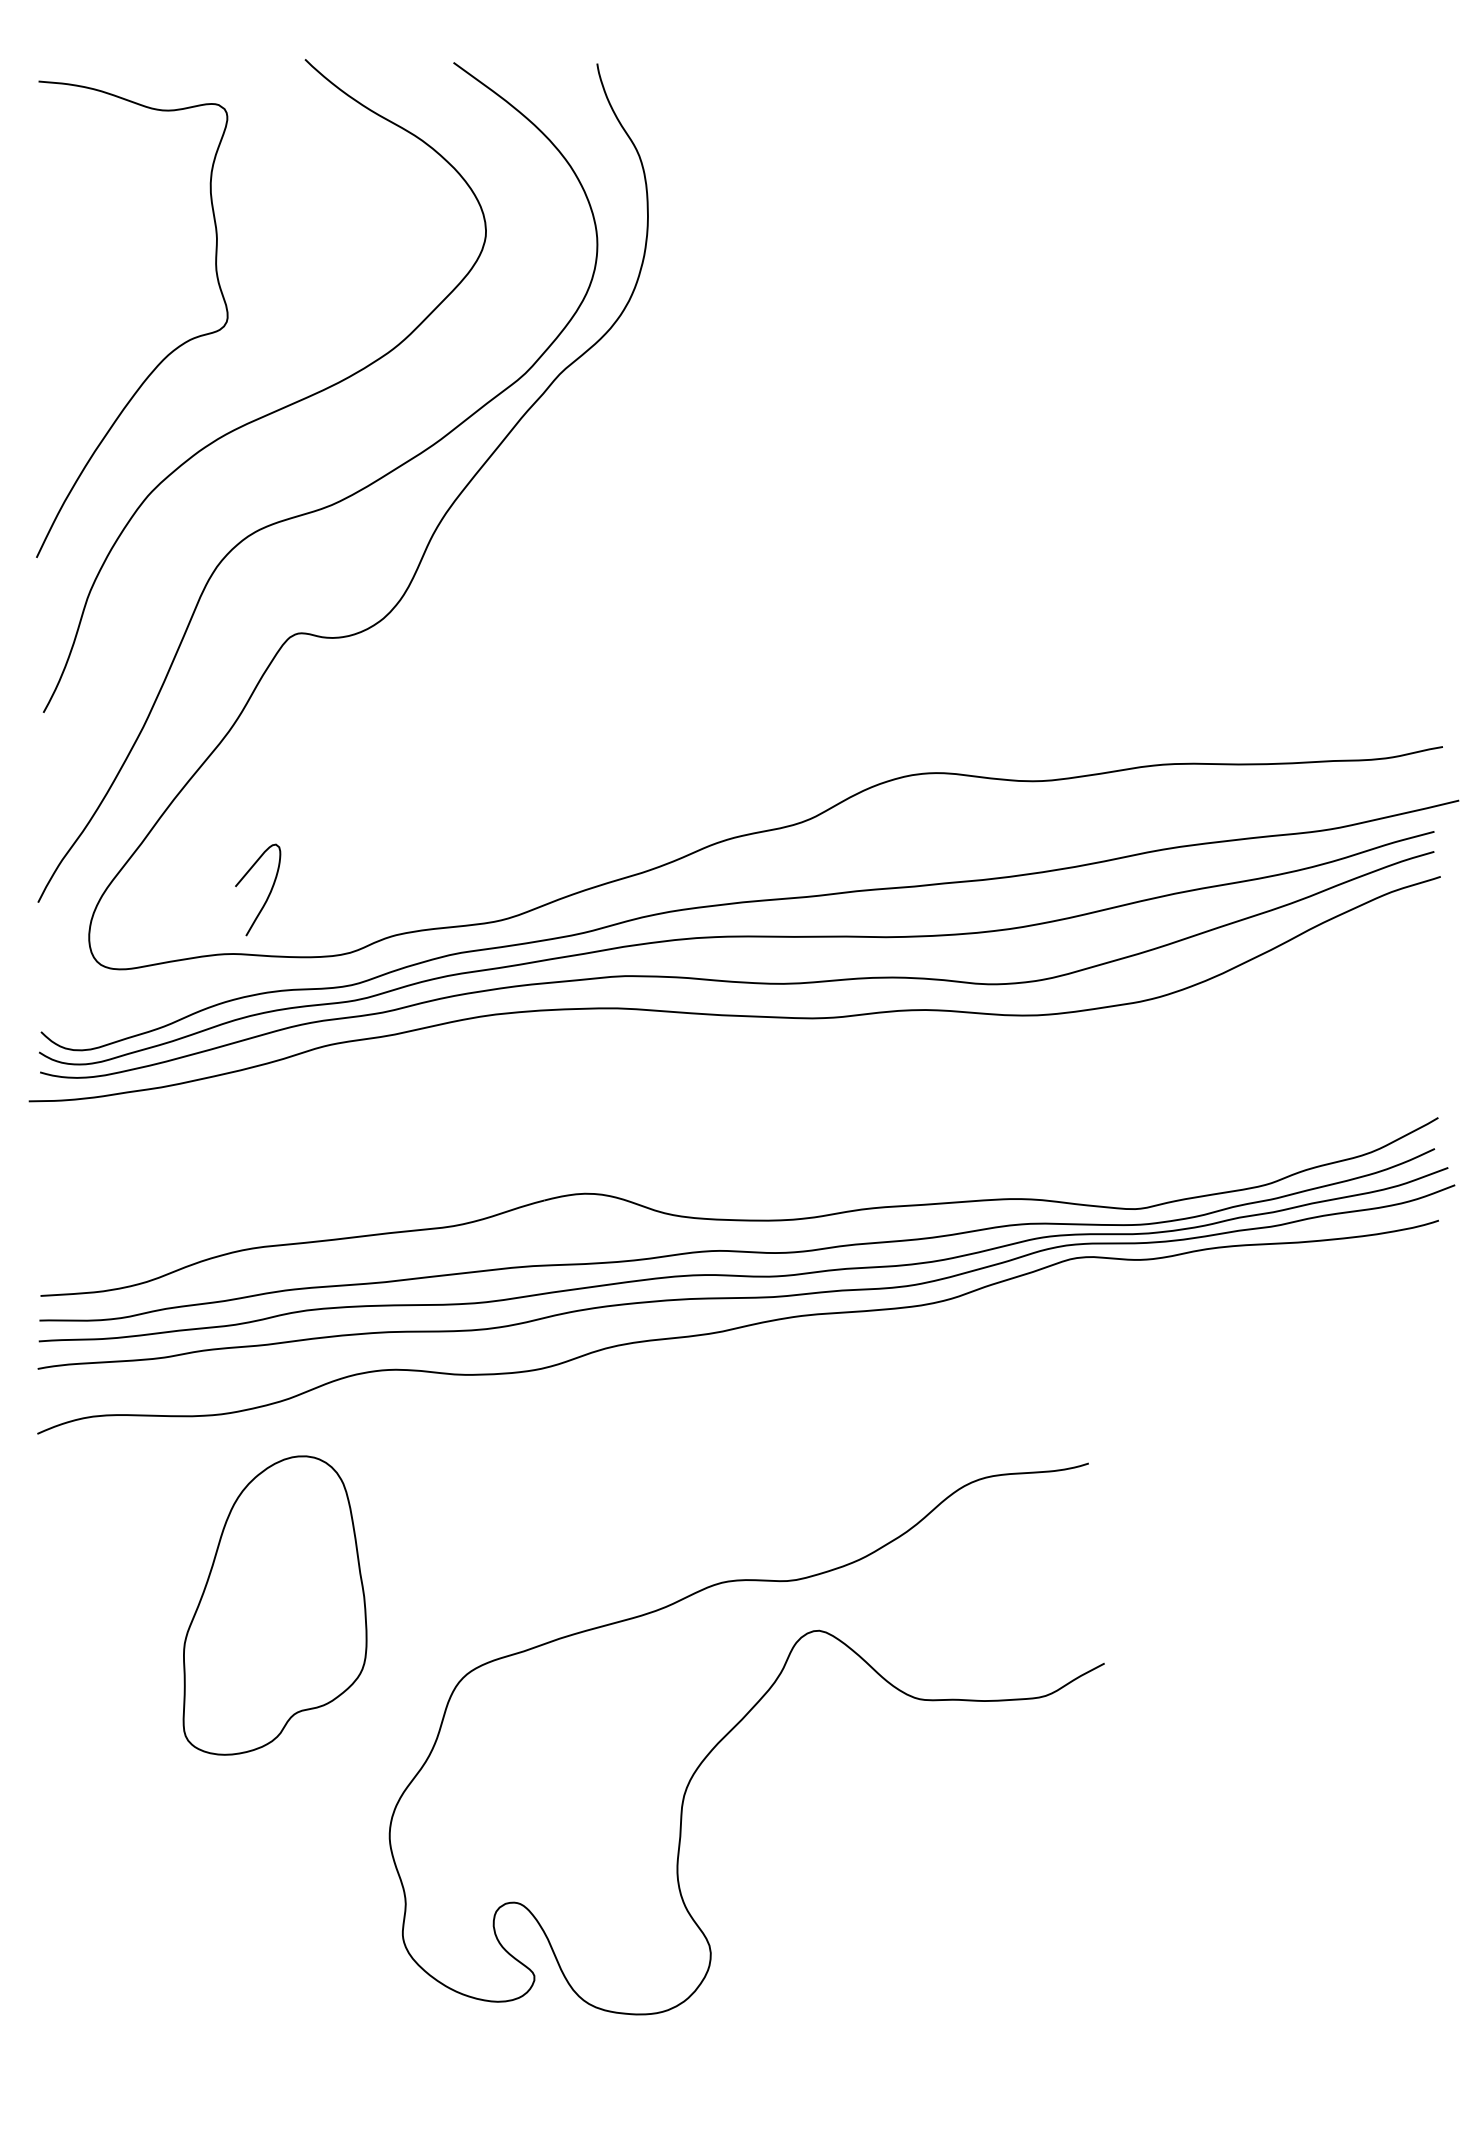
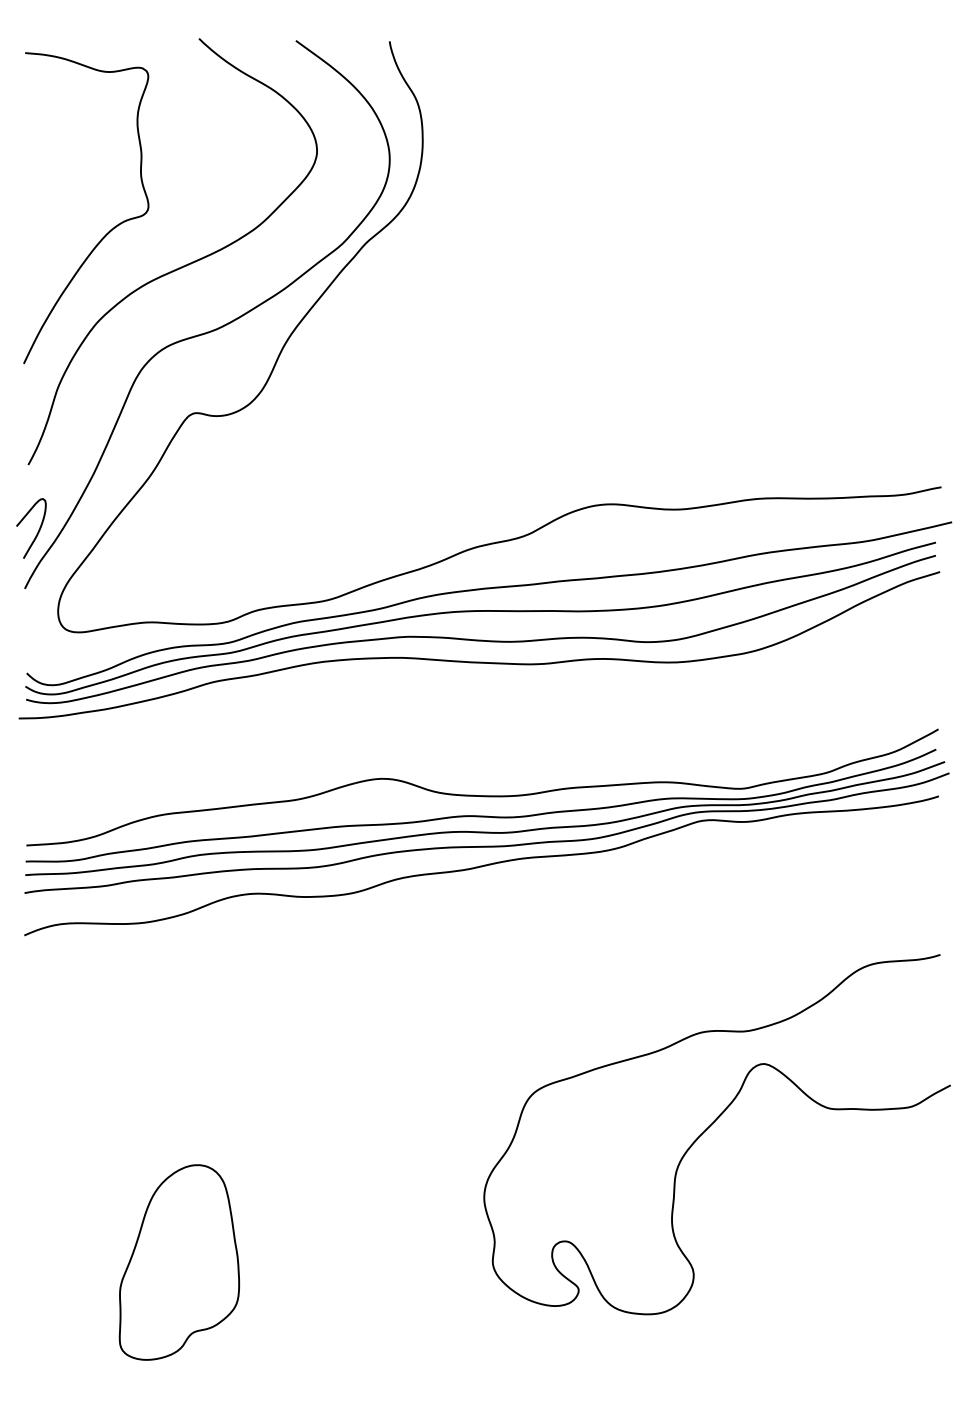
curve: (267, 894) -> (37, 531), moved
part: (275, 1605) -> (179, 1262), moved
curve: (734, 1728) -> (709, 1127), moved

